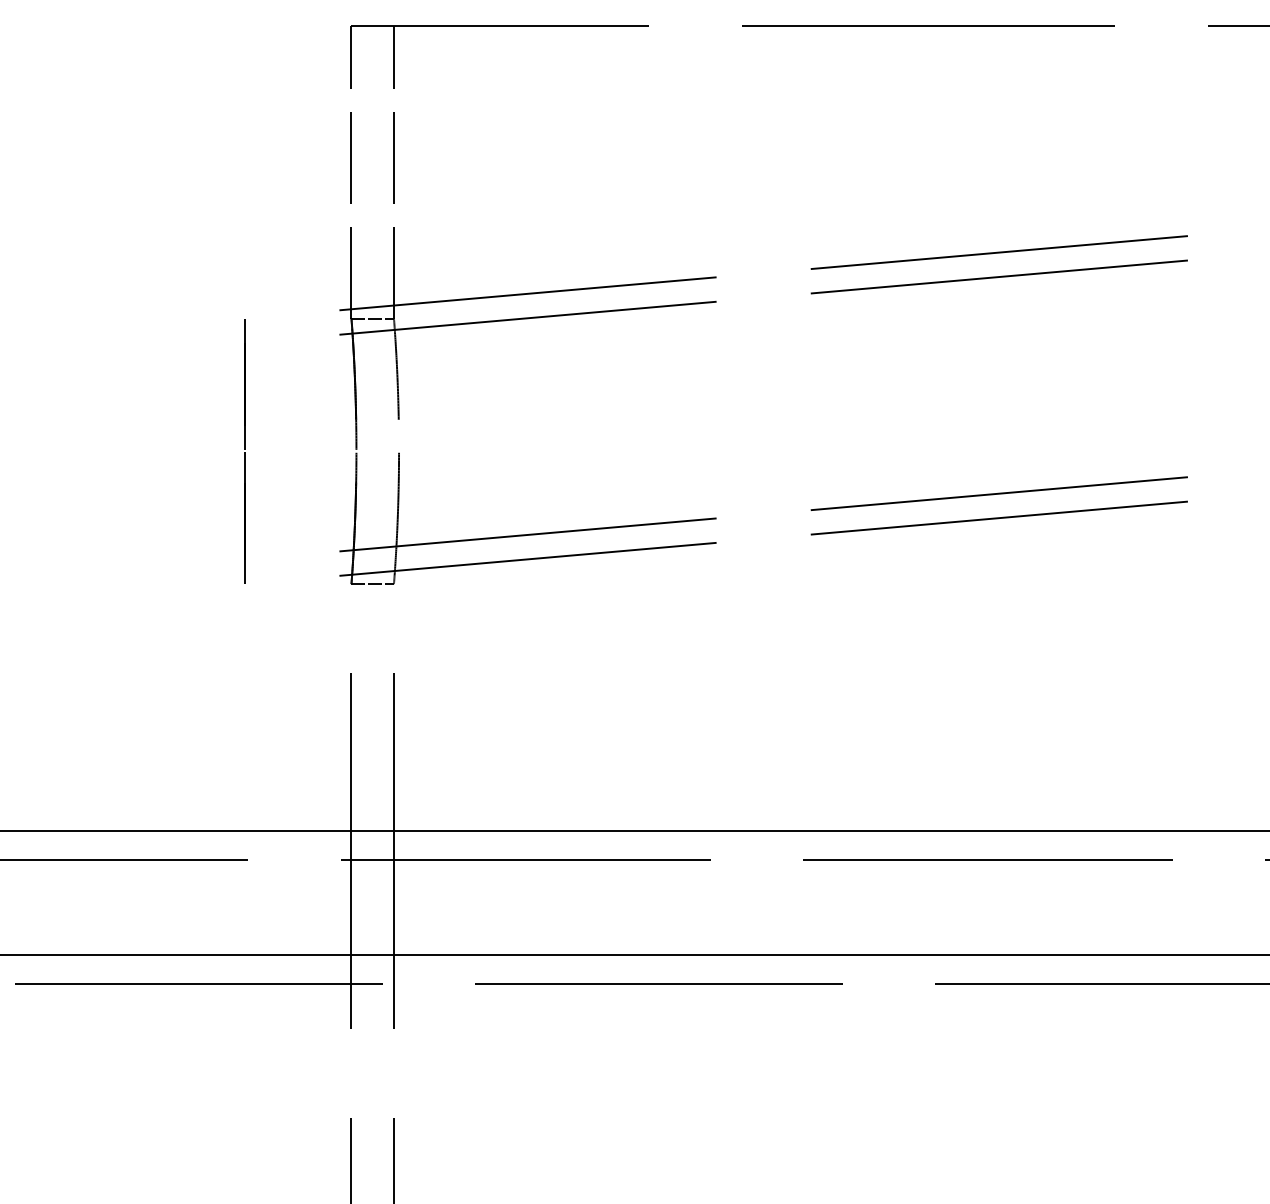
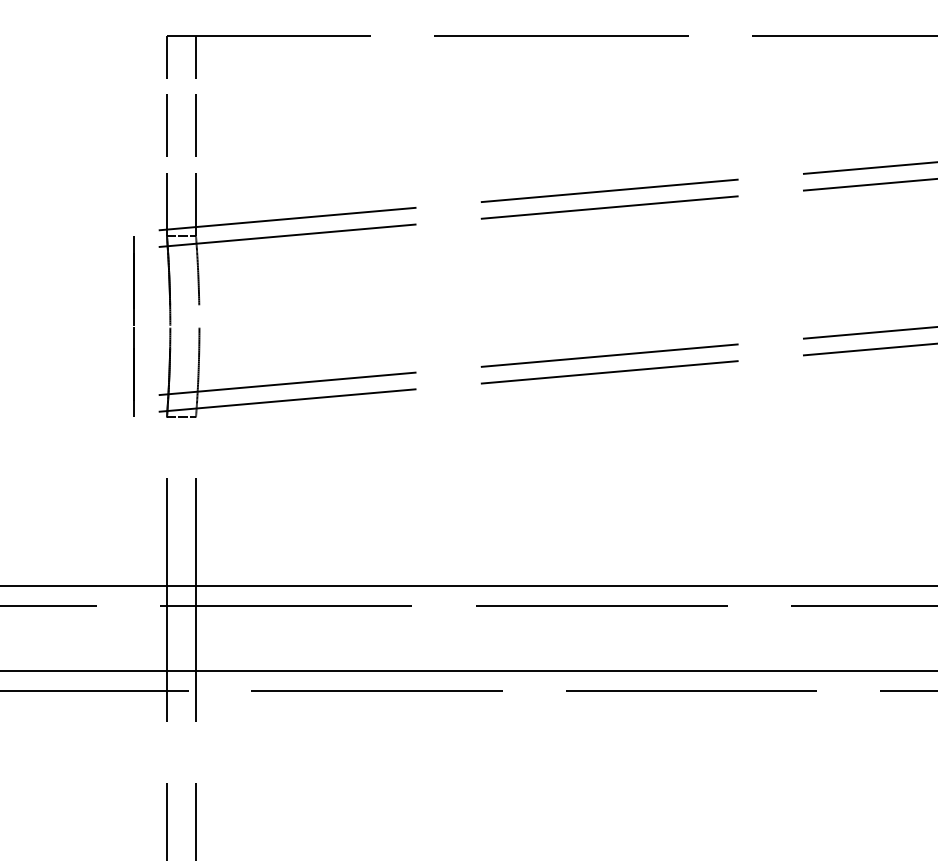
line: (244, 449) -> (133, 325), moved

